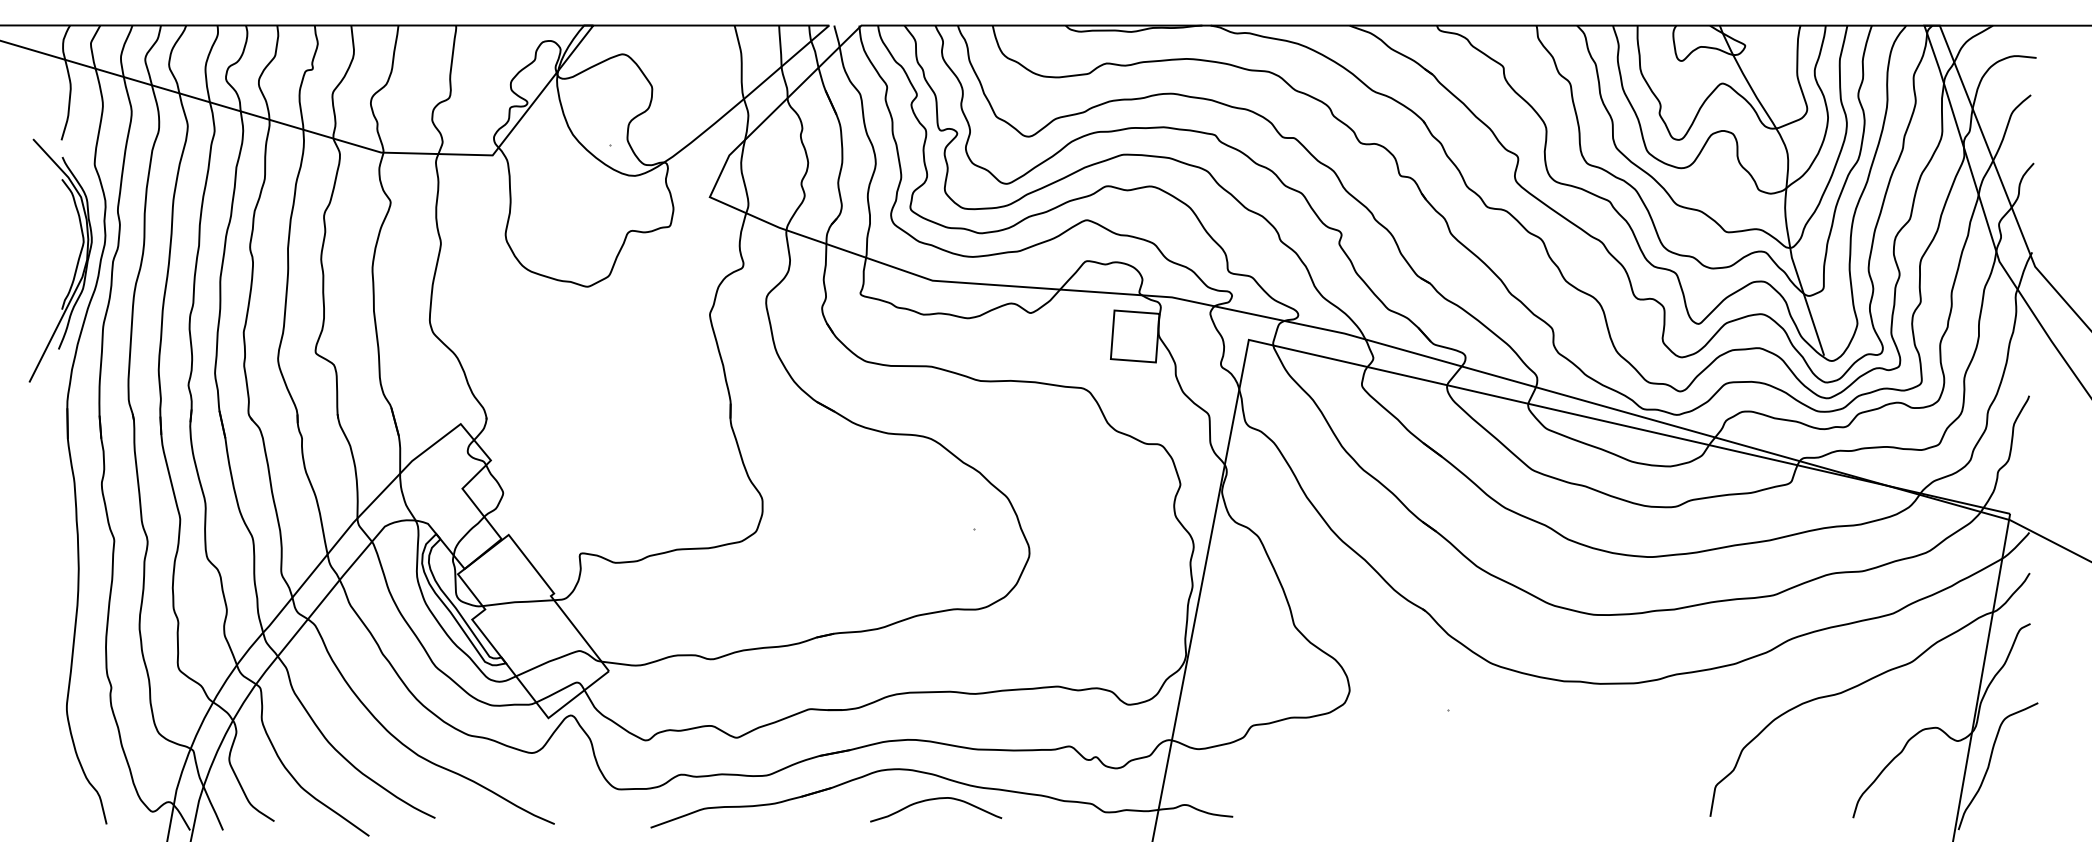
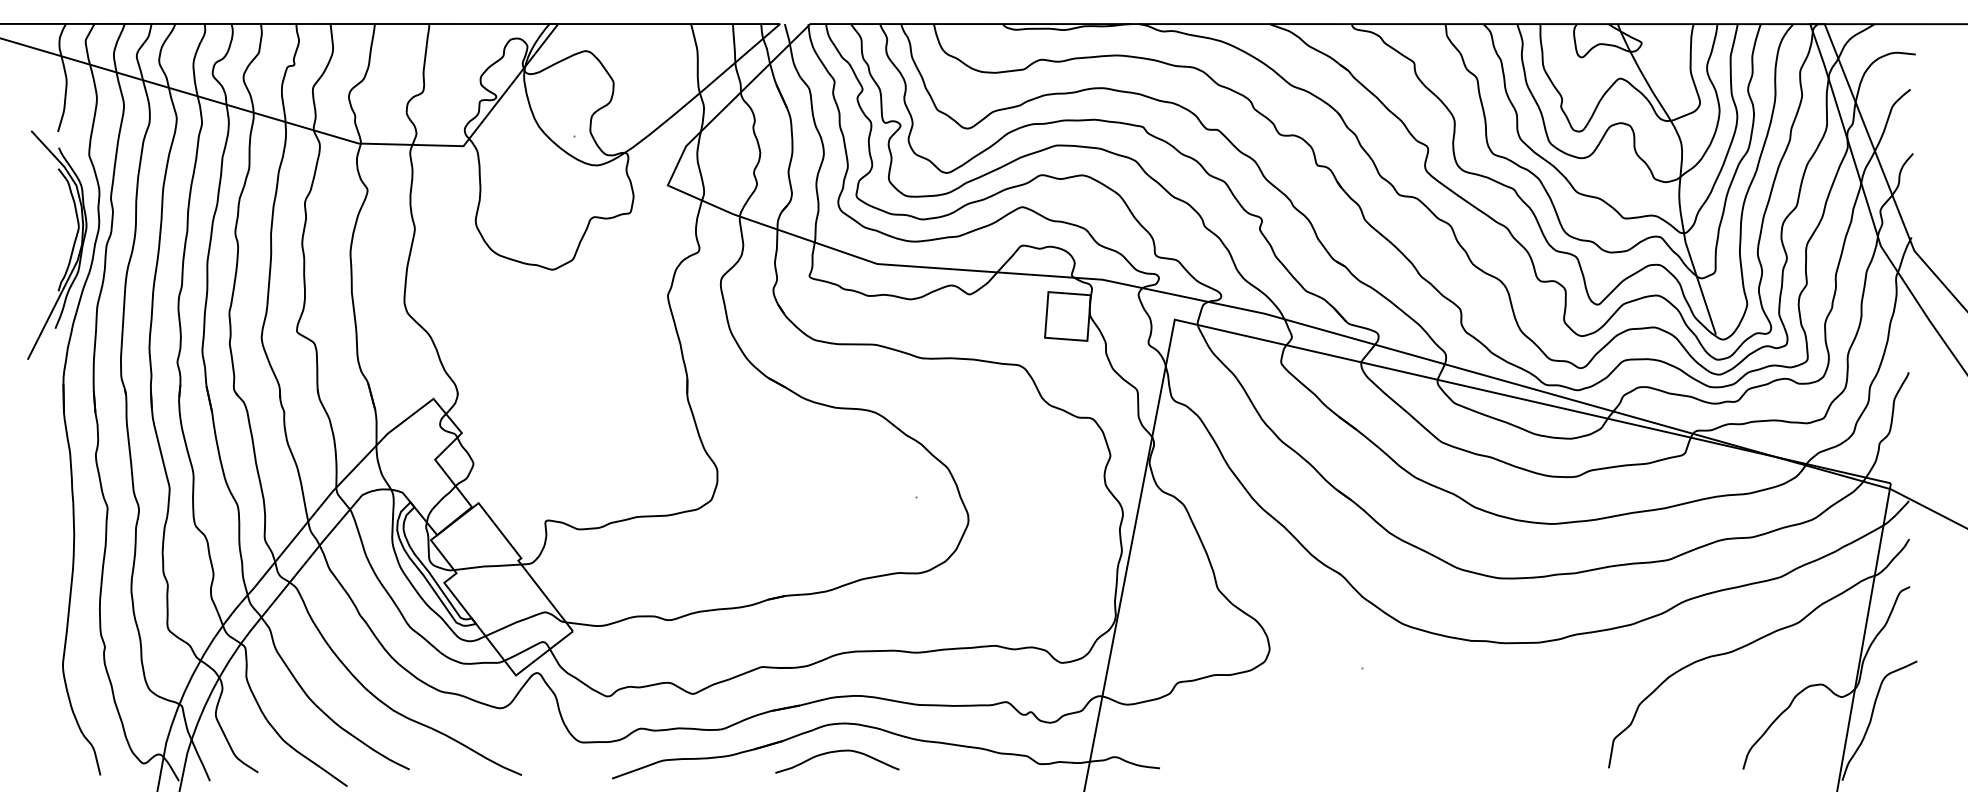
curve: (932, 800) -> (833, 752), moved

